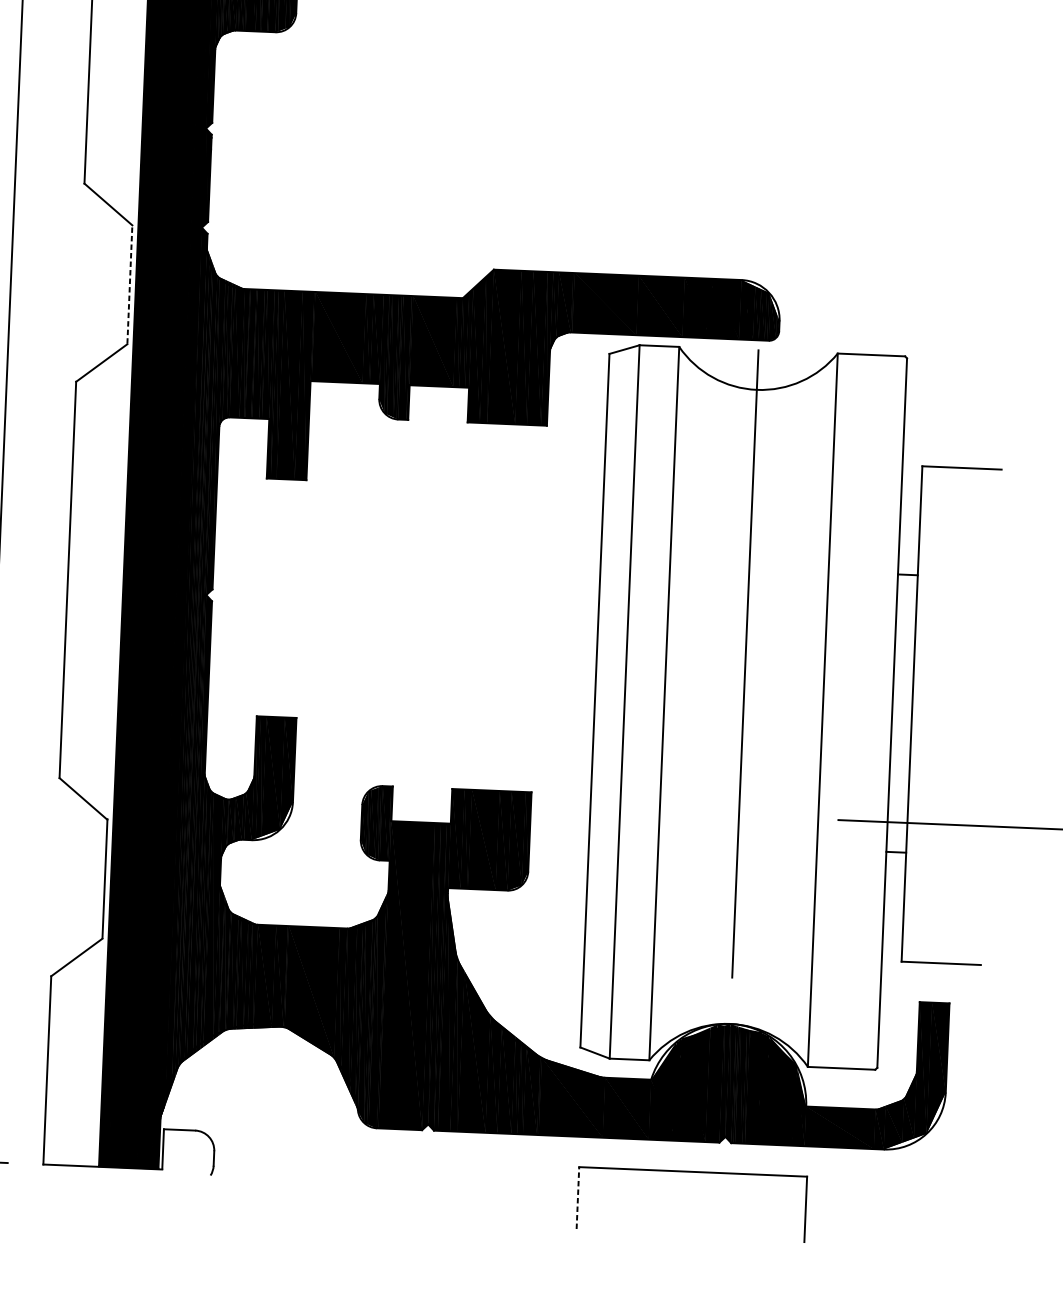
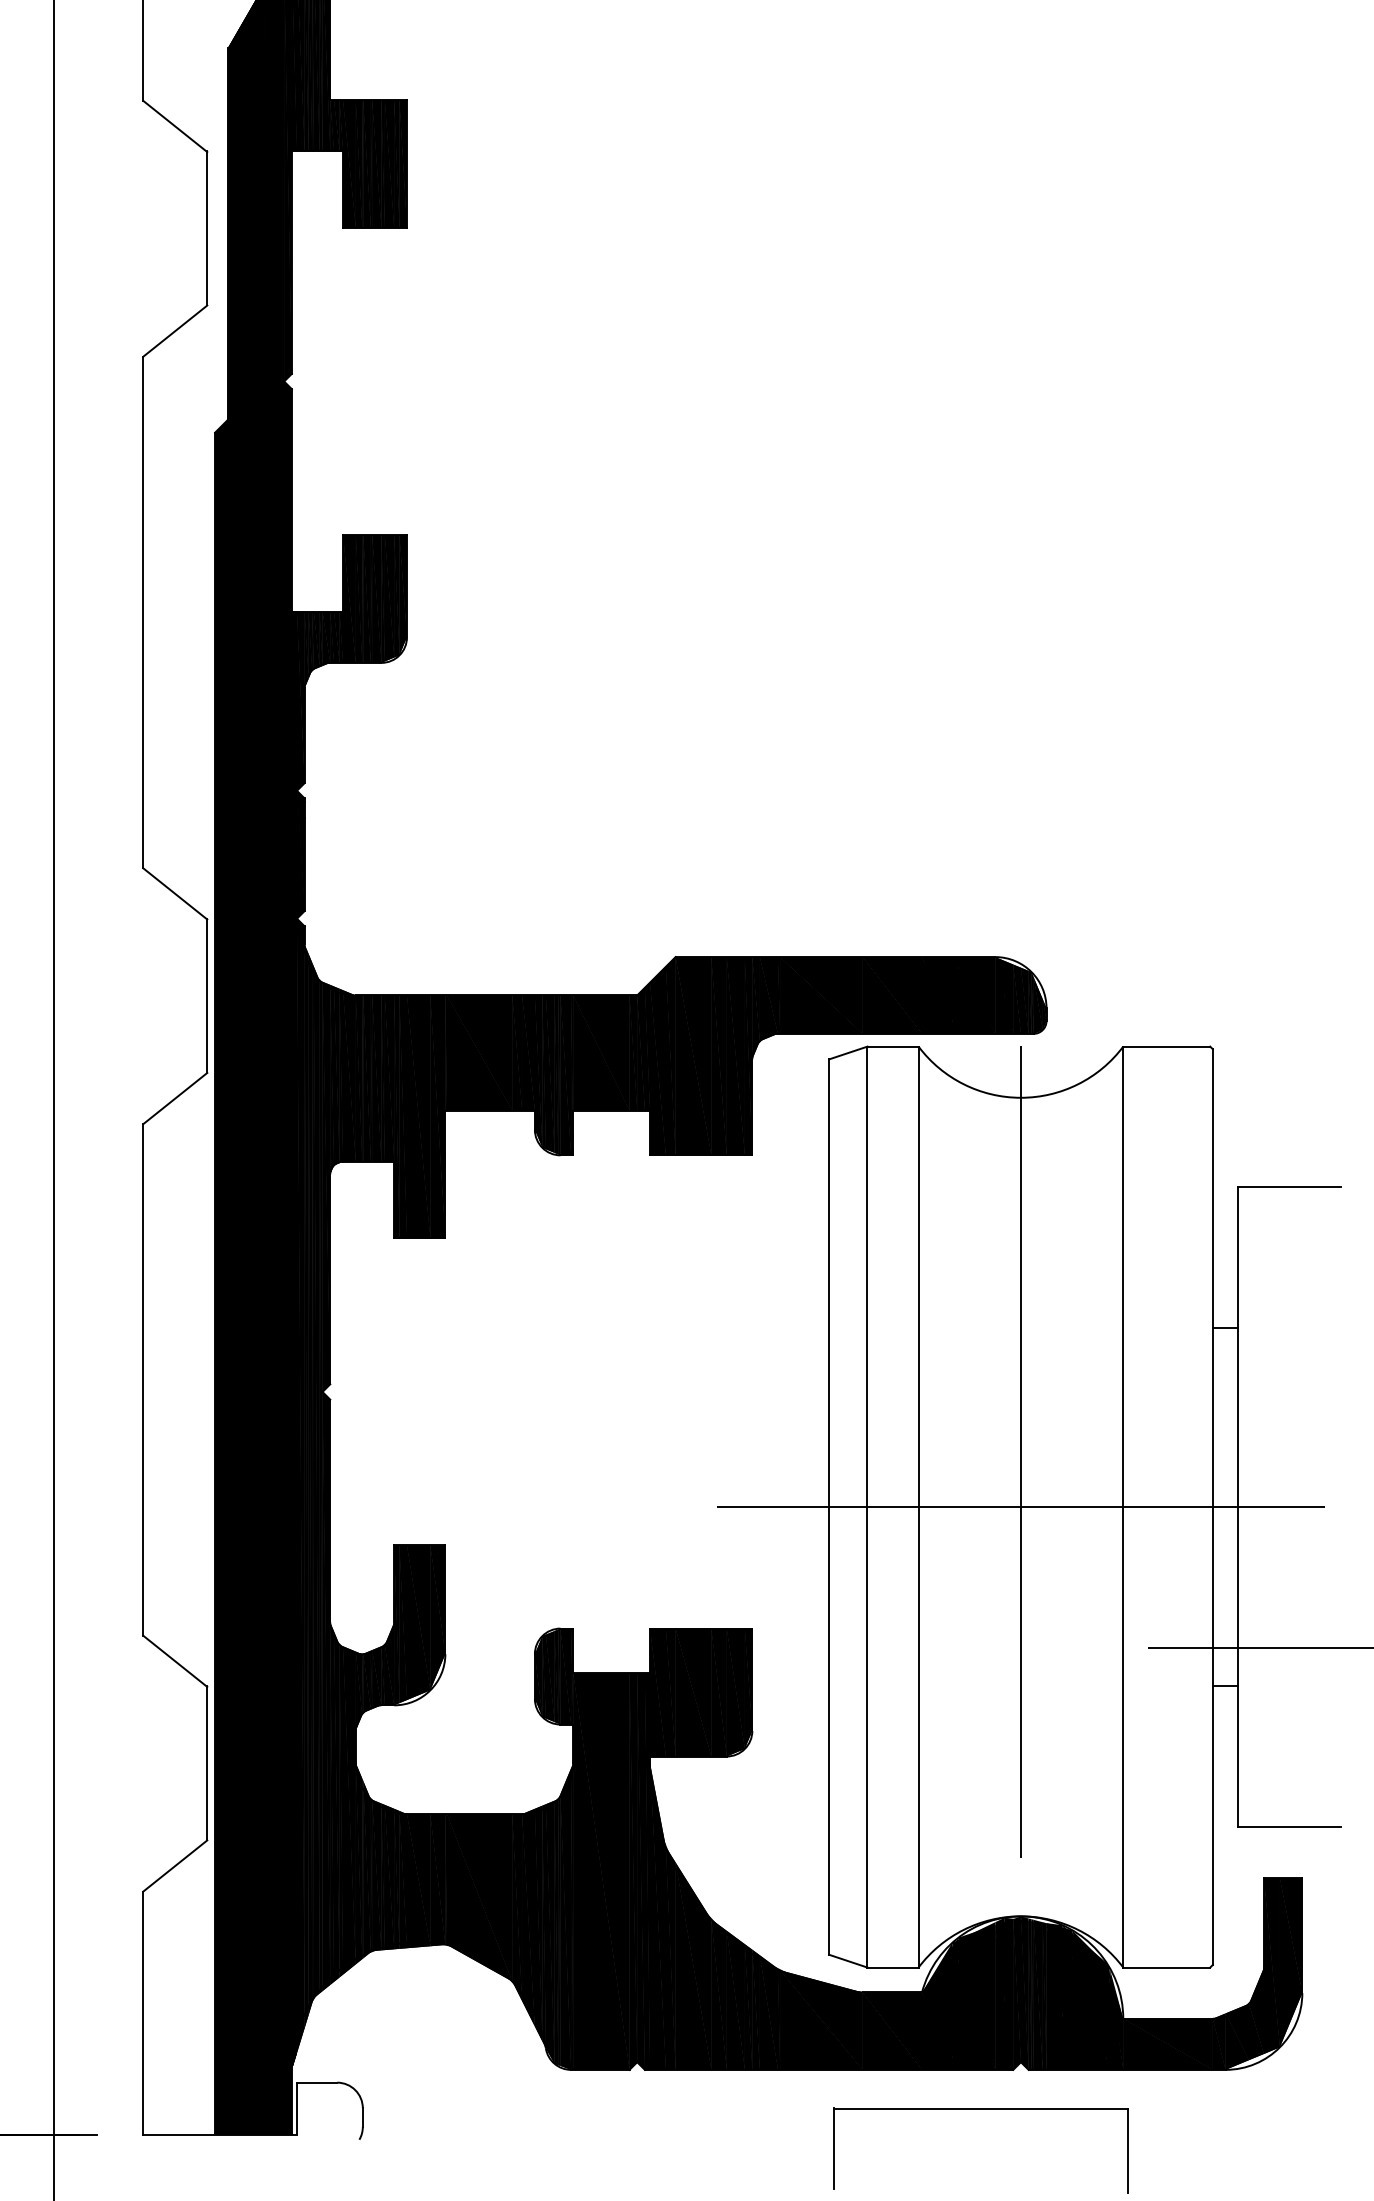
line: (130, 284) -> (207, 995), dashed -> solid
line: (743, 707) -> (1020, 1507), added
line: (578, 1197) -> (834, 2148), dashed -> solid

